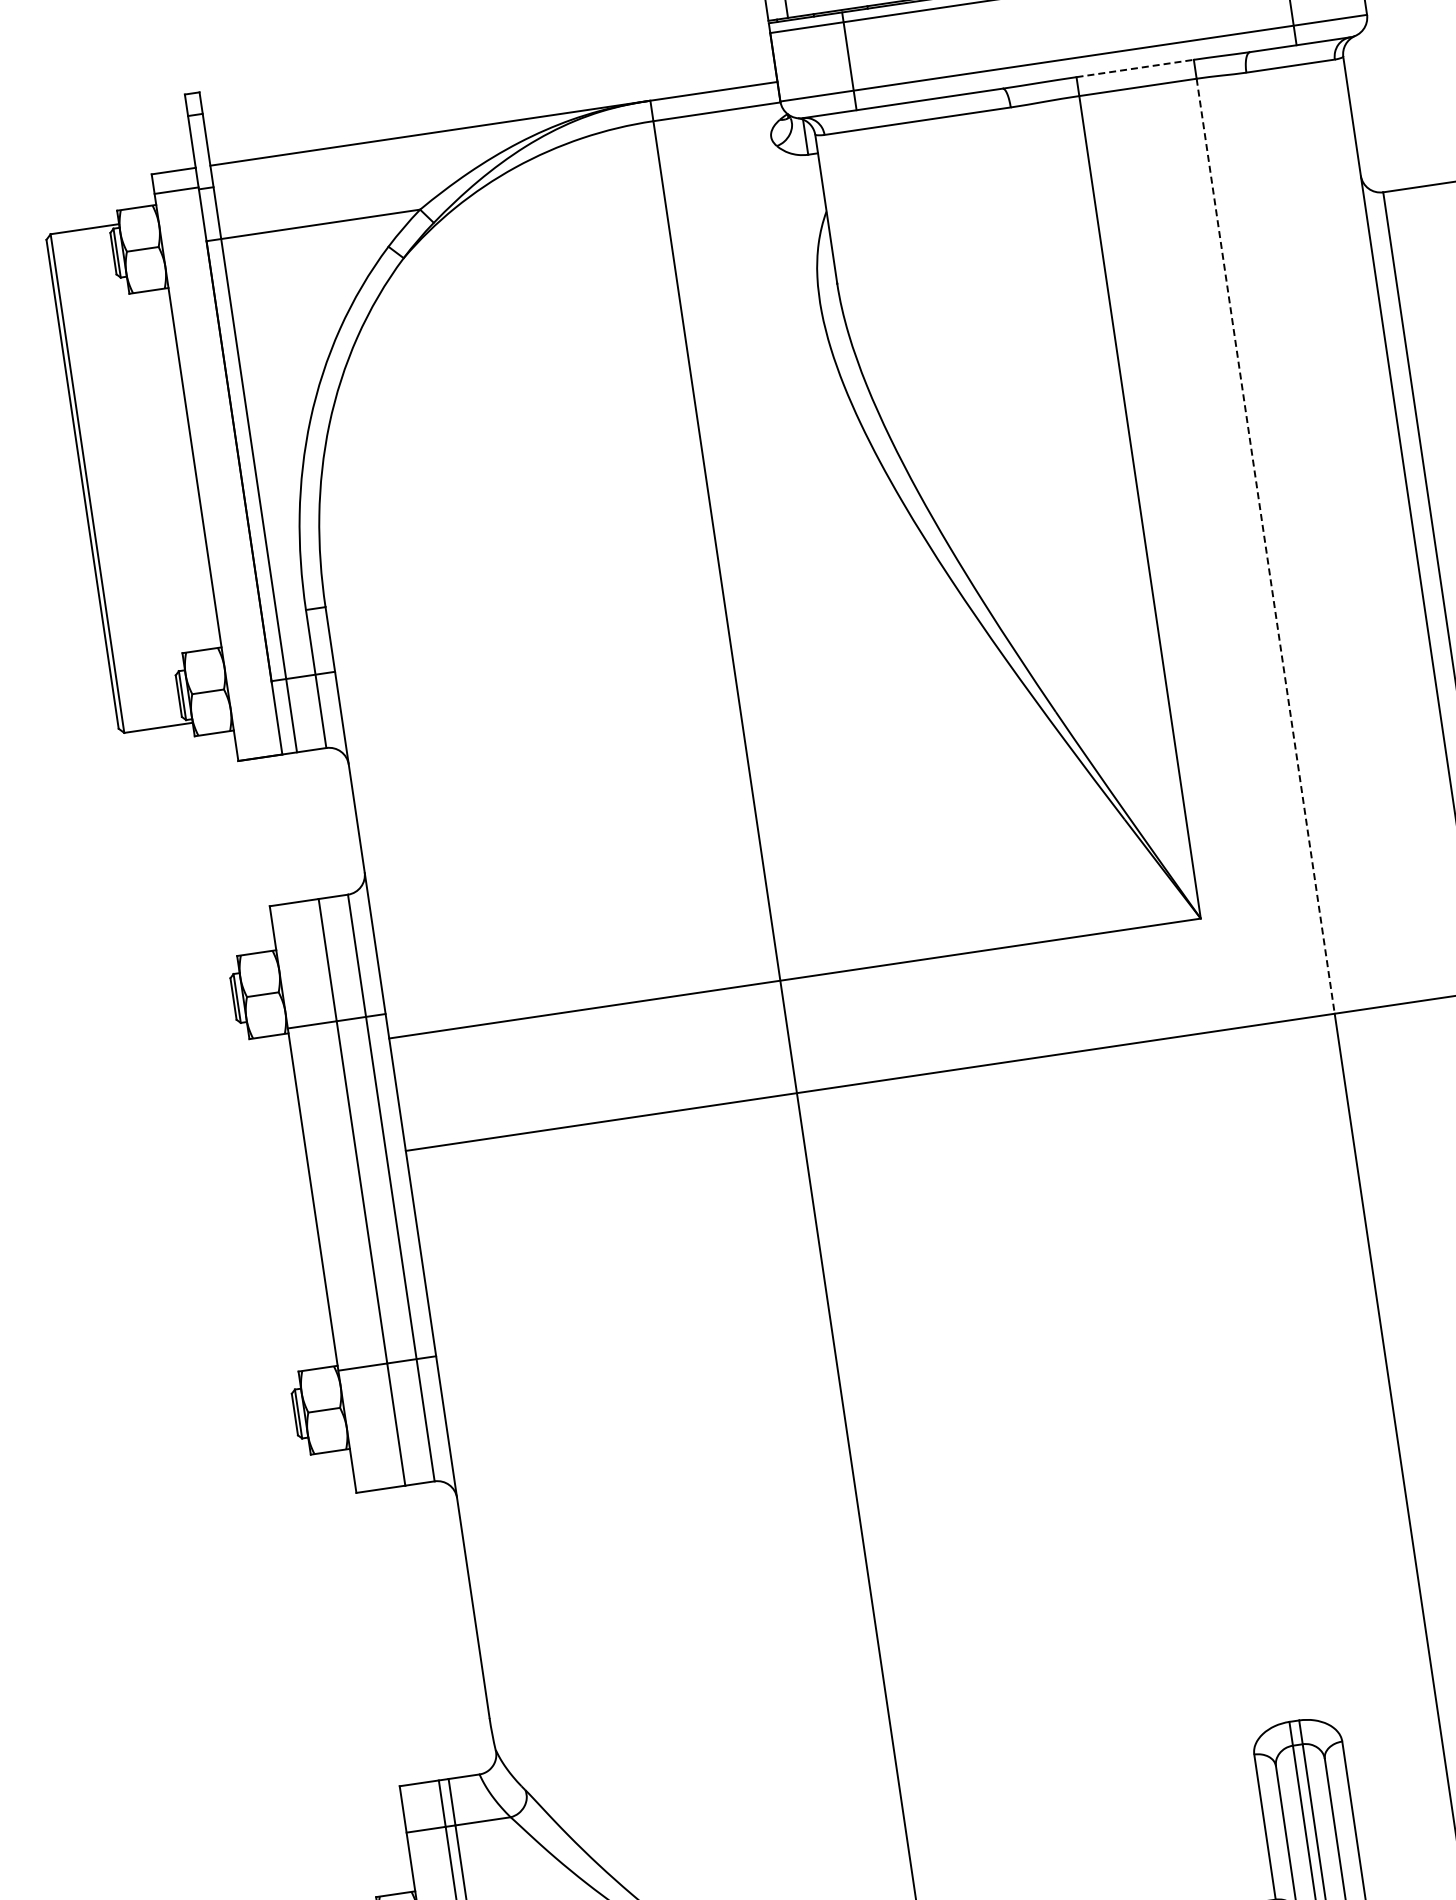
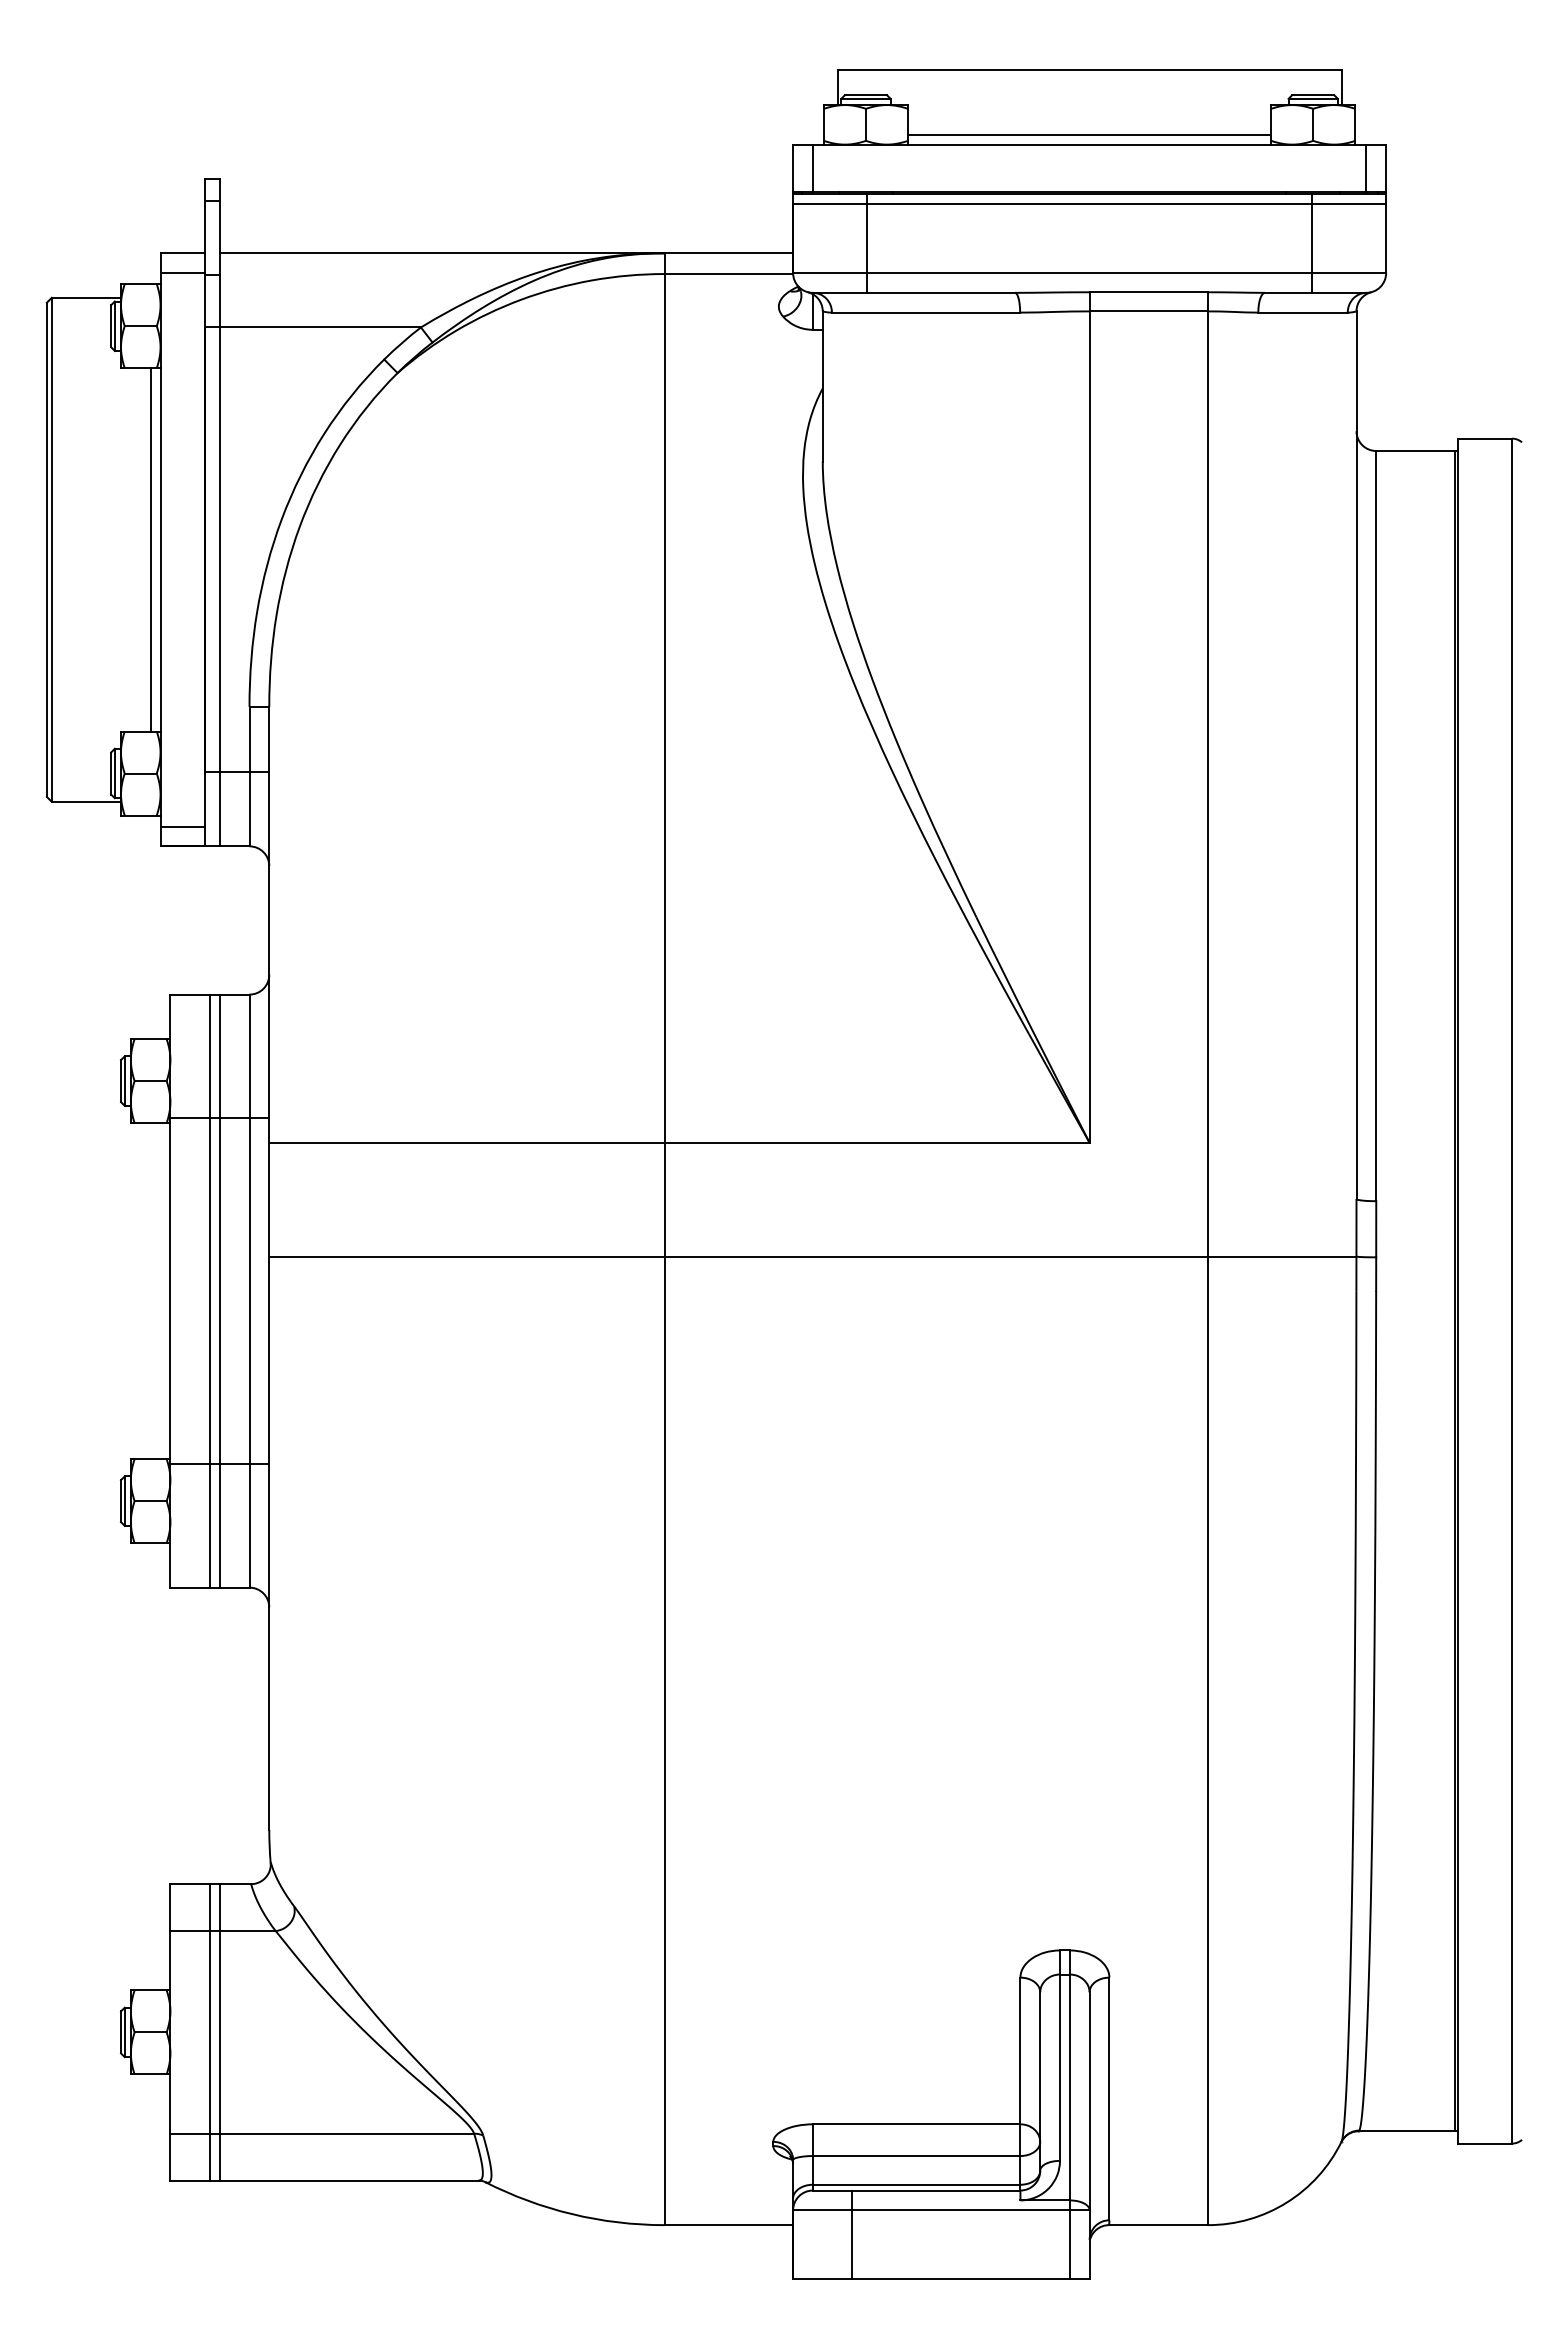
line: (1135, 68) -> (1149, 292), dashed -> solid
line: (185, 468) -> (150, 549), added
line: (1265, 545) -> (1208, 783), dashed -> solid
line: (257, 738) -> (182, 826), added
line: (351, 1193) -> (209, 1290), added

